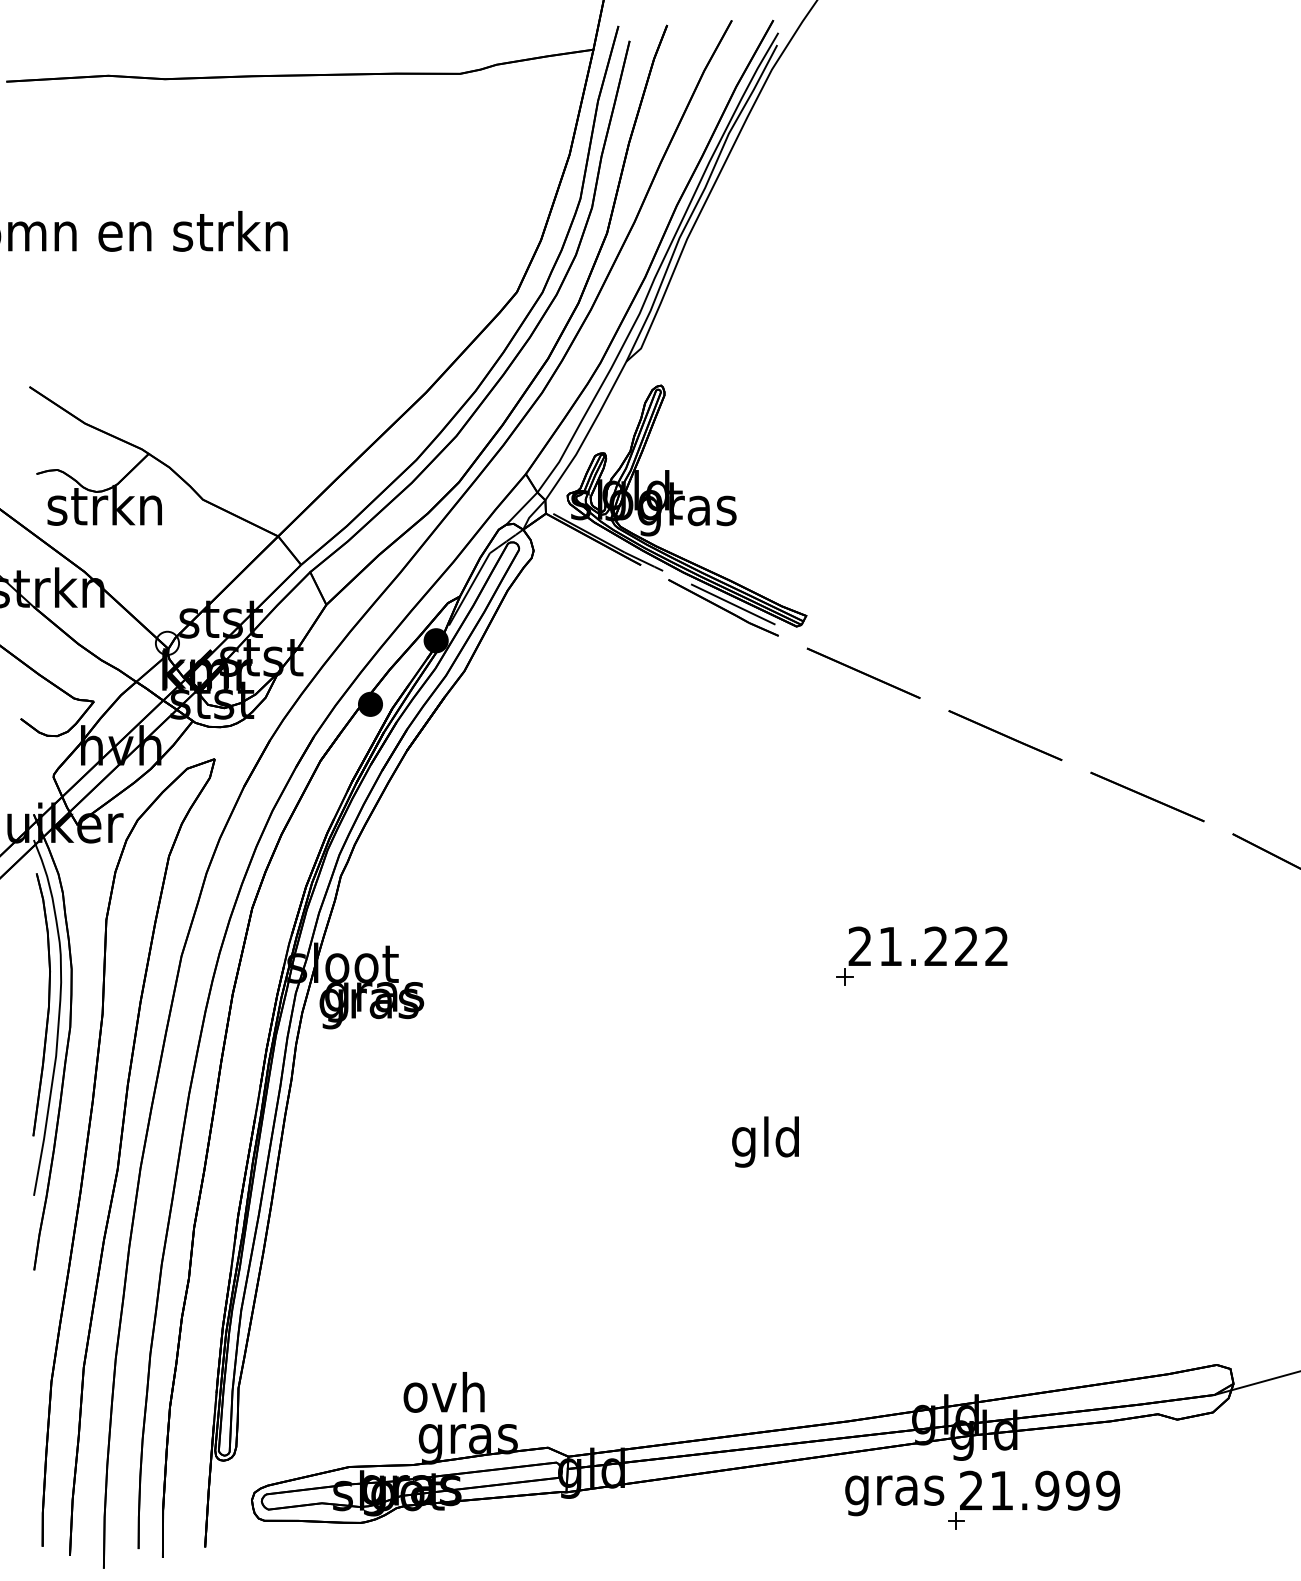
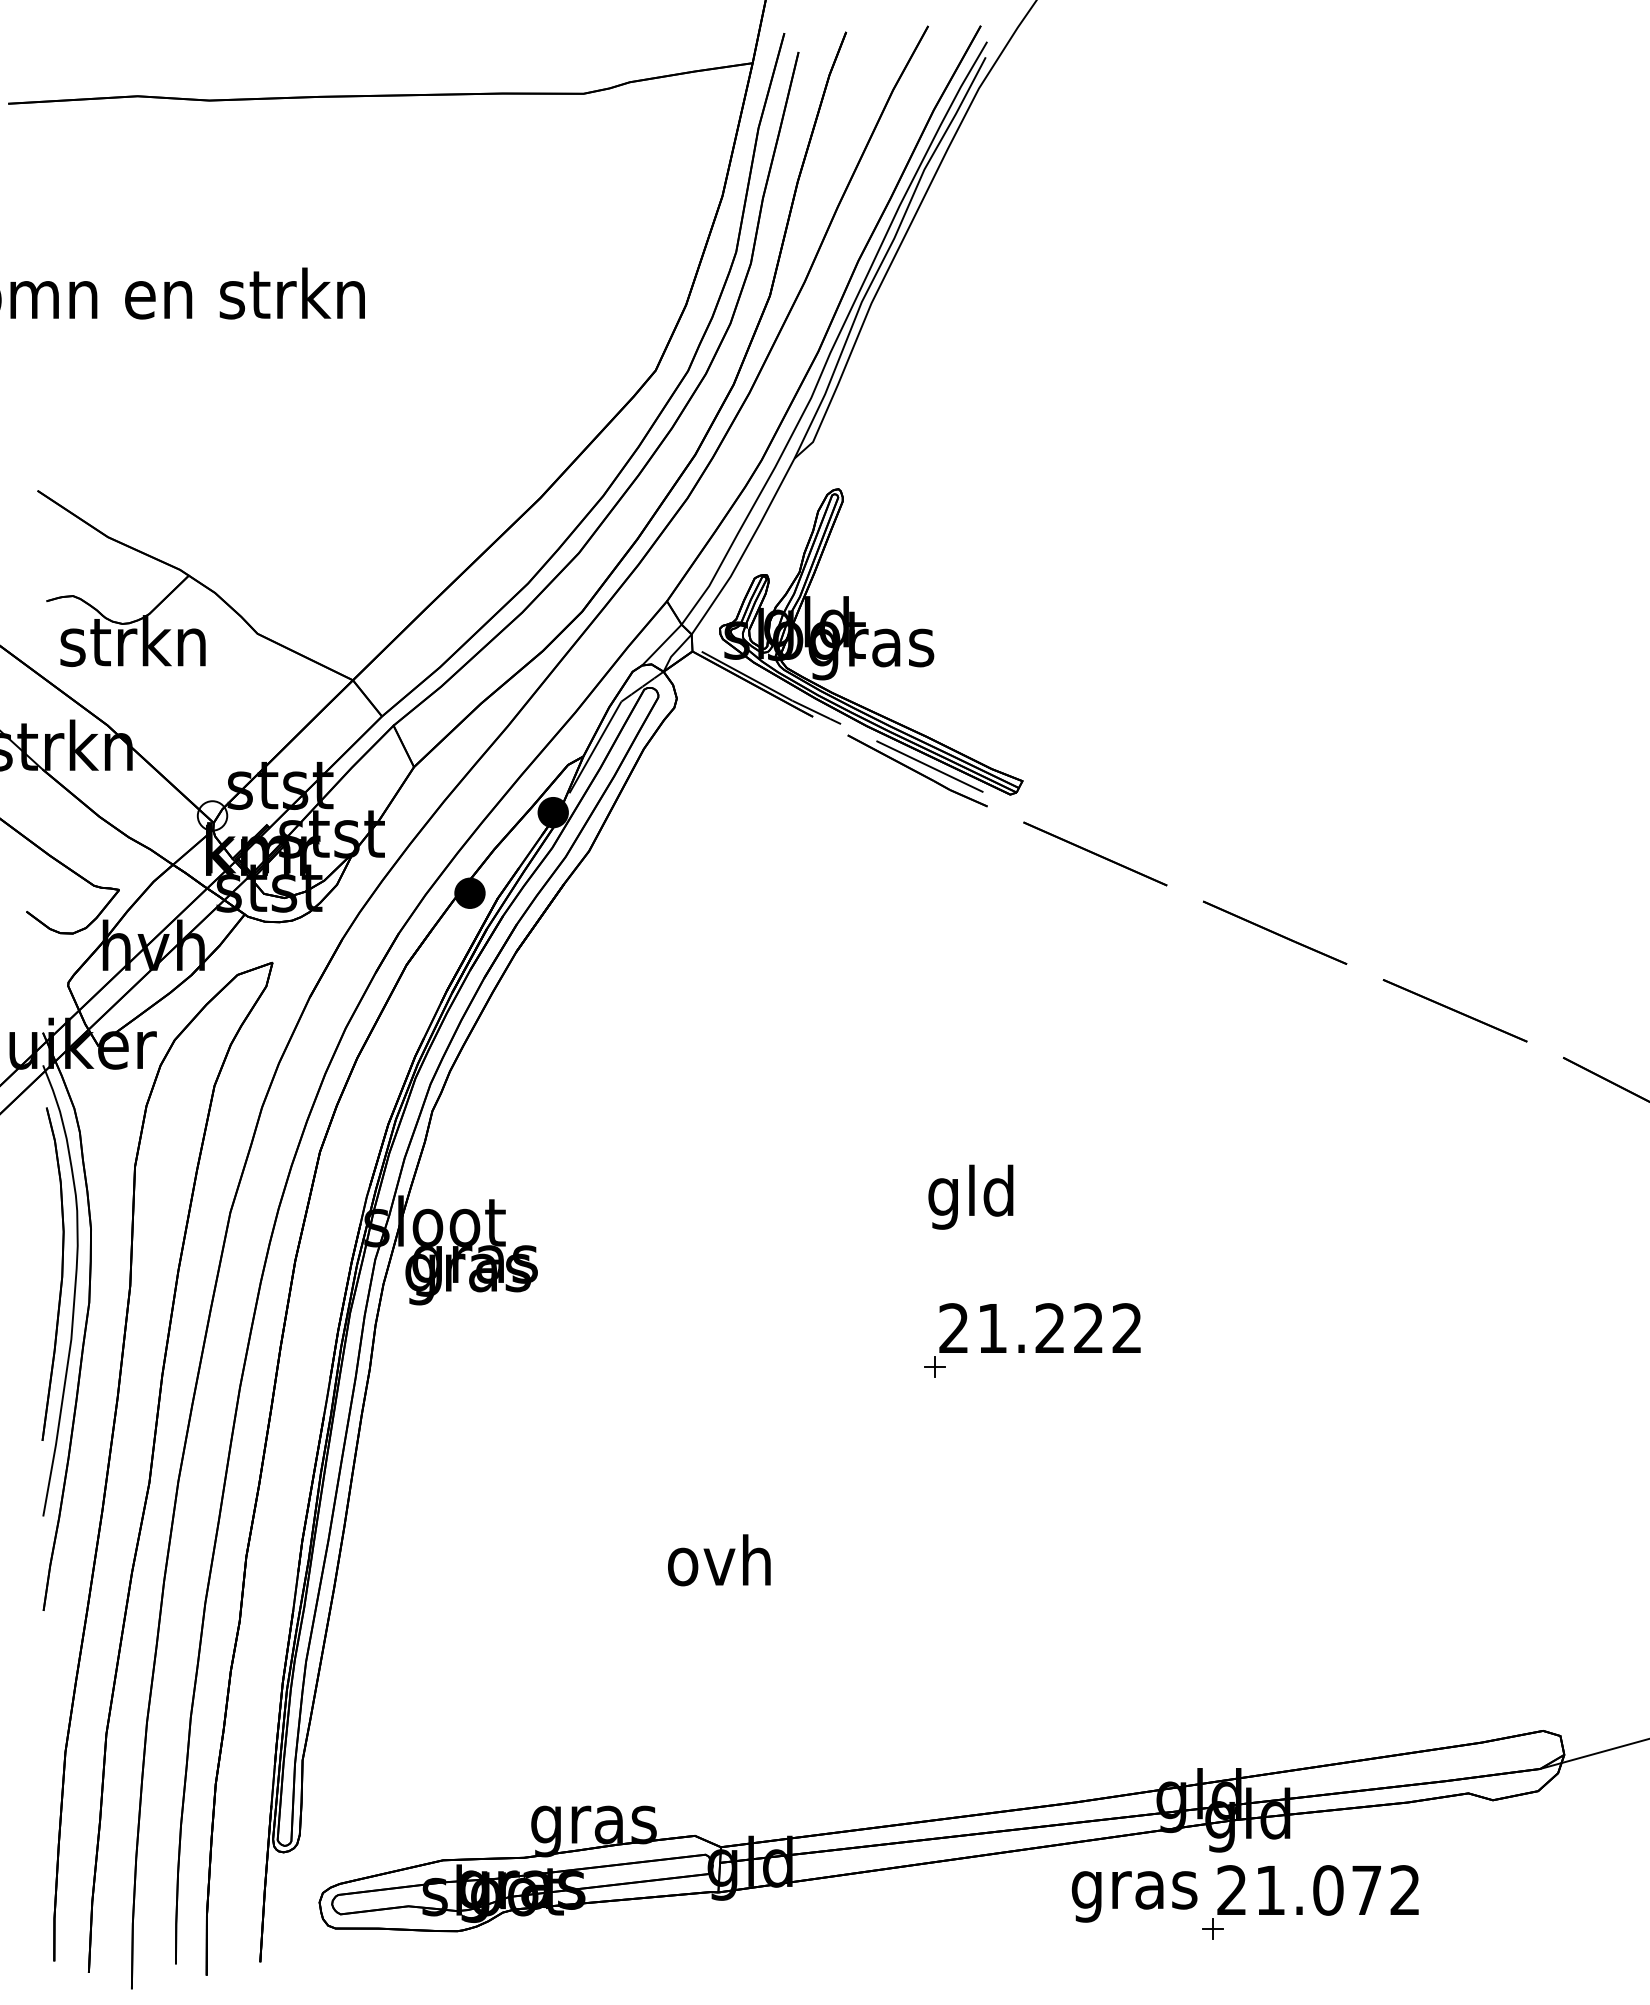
part: (926, 959) -> (1038, 1344), moved
text: (765, 1141) -> (970, 1196), moved
text: (443, 1392) -> (718, 1560), moved
text: (1077, 1490) -> (1366, 1890), 21.999 -> 21.072

